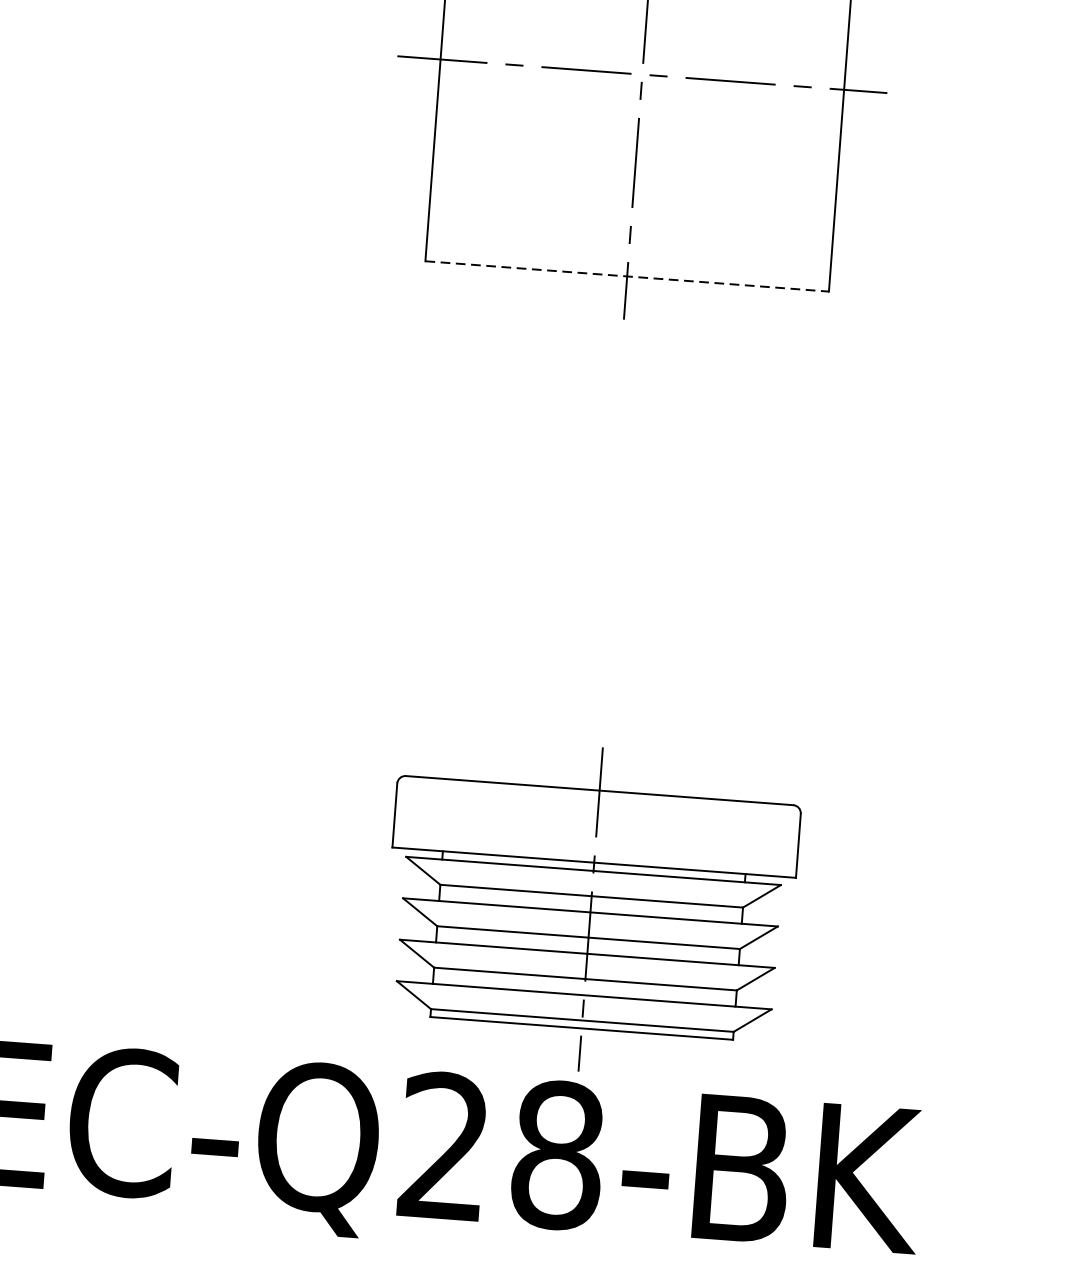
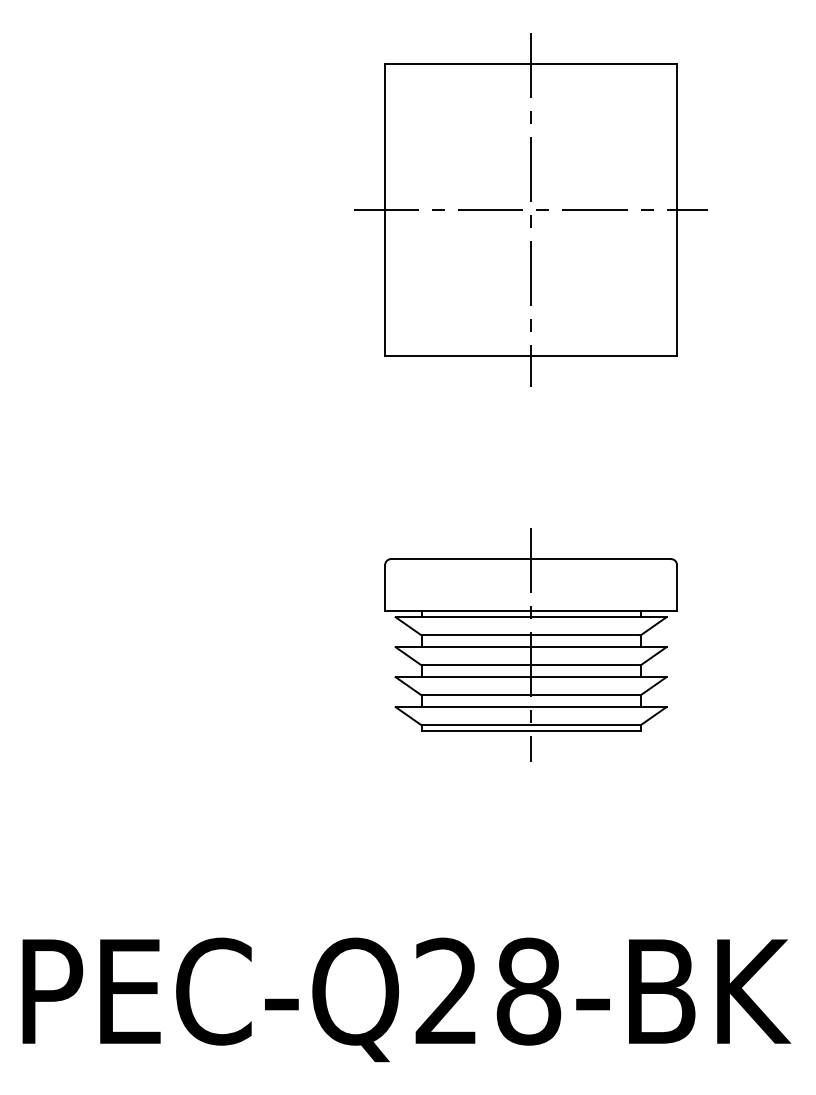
line: (627, 275) -> (531, 355), dashed -> solid
part: (589, 908) -> (530, 644), moved

